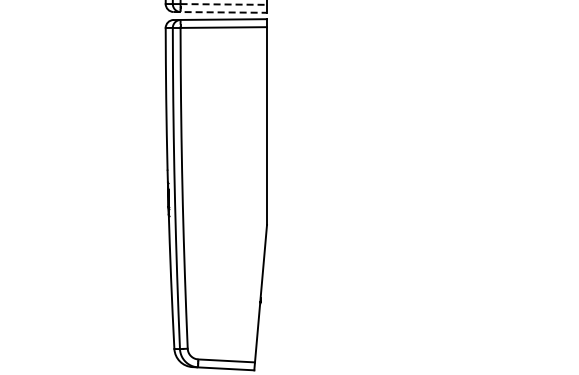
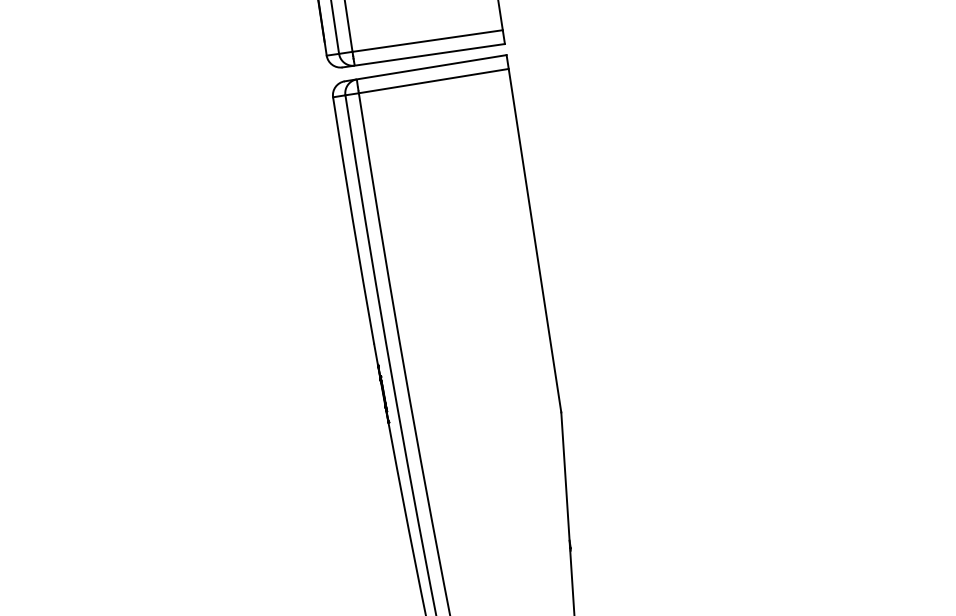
line: (224, 4) -> (428, 40), dashed -> solid
line: (220, 12) -> (424, 55), dashed -> solid

